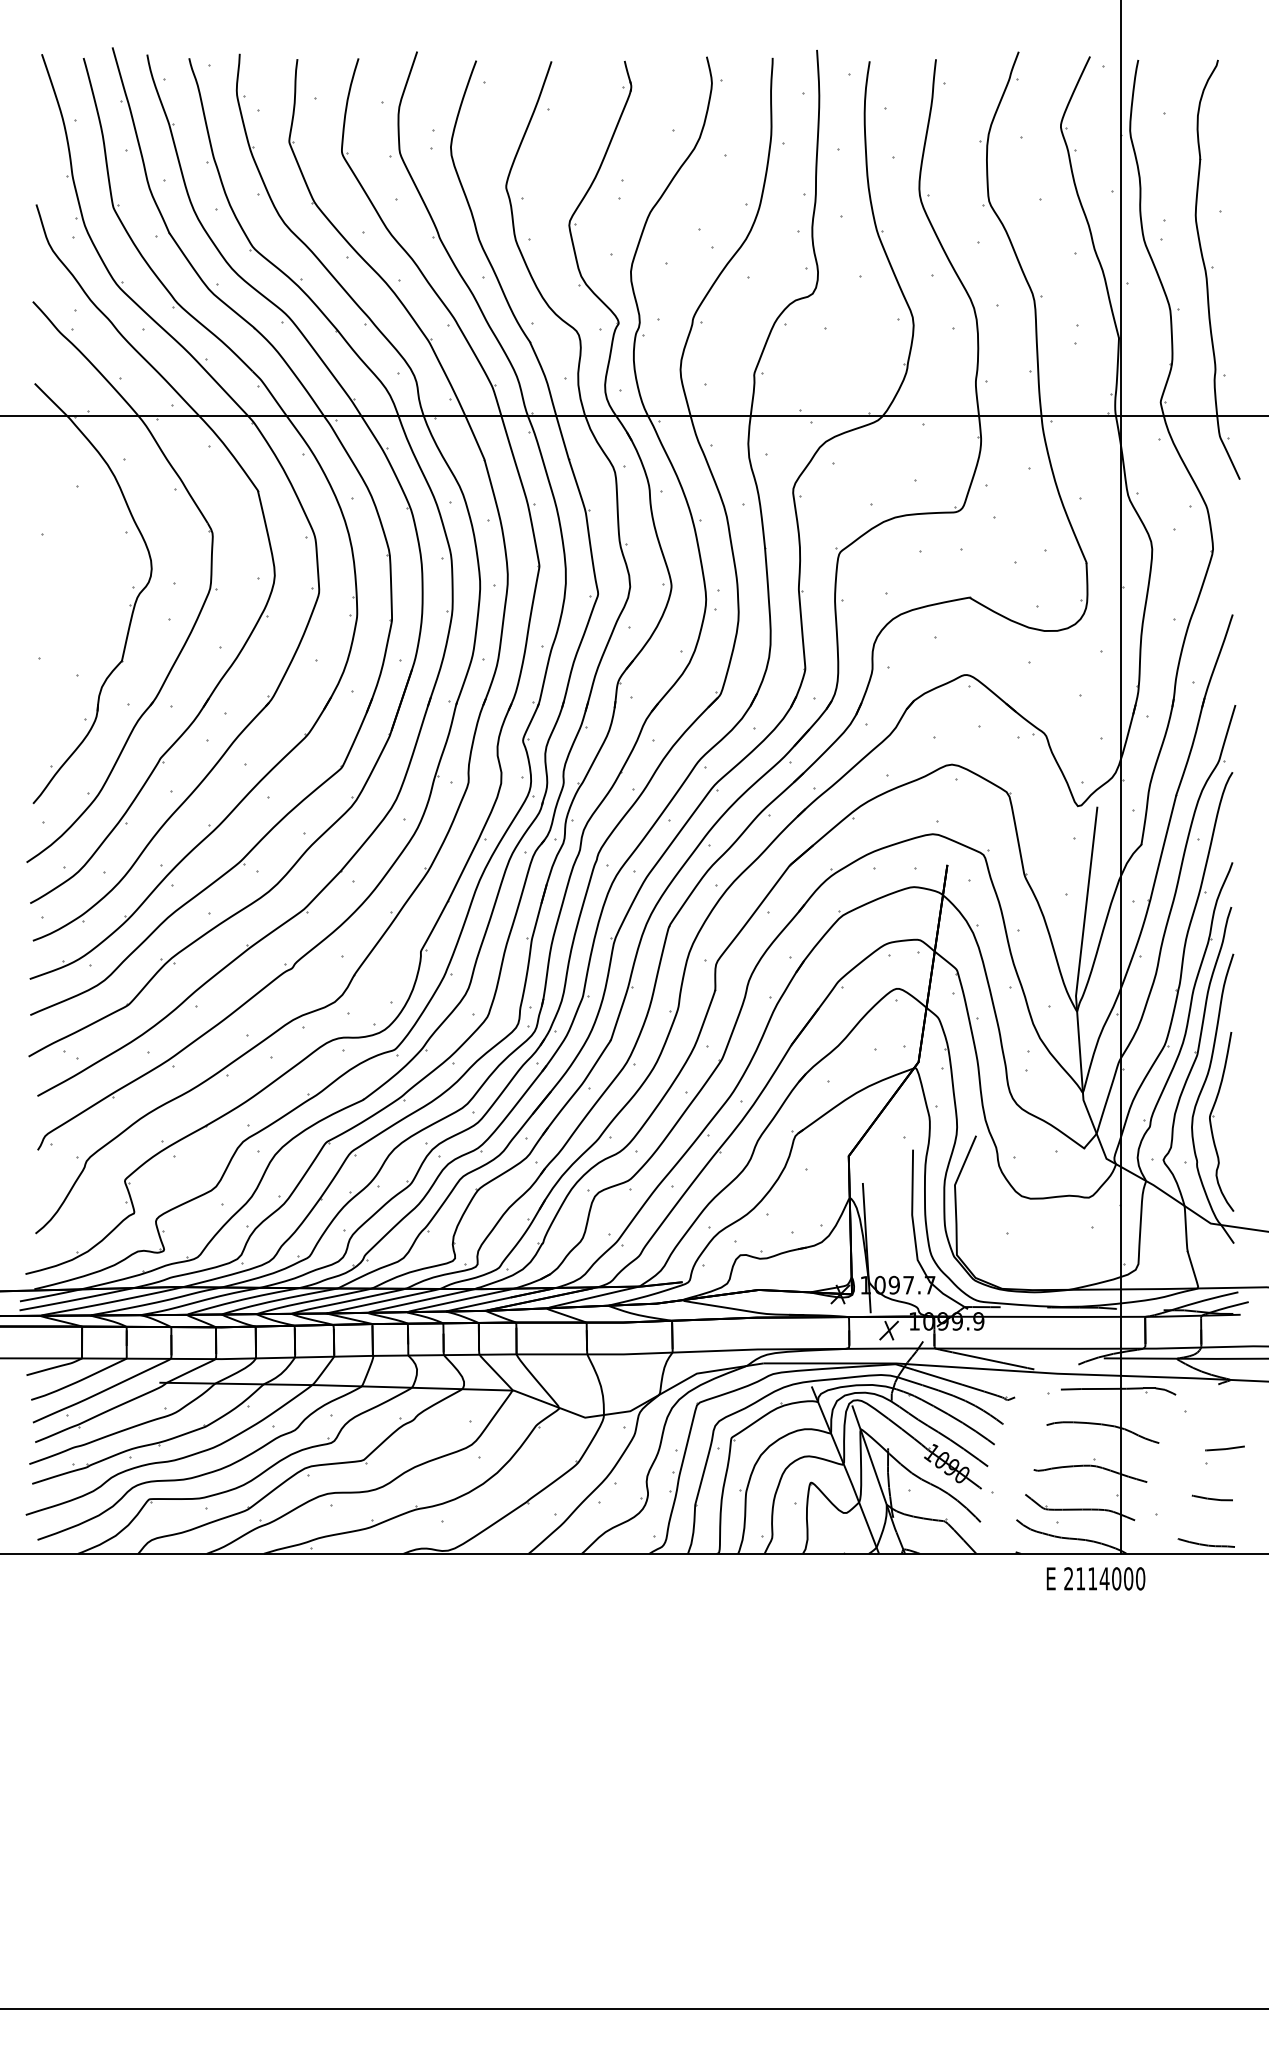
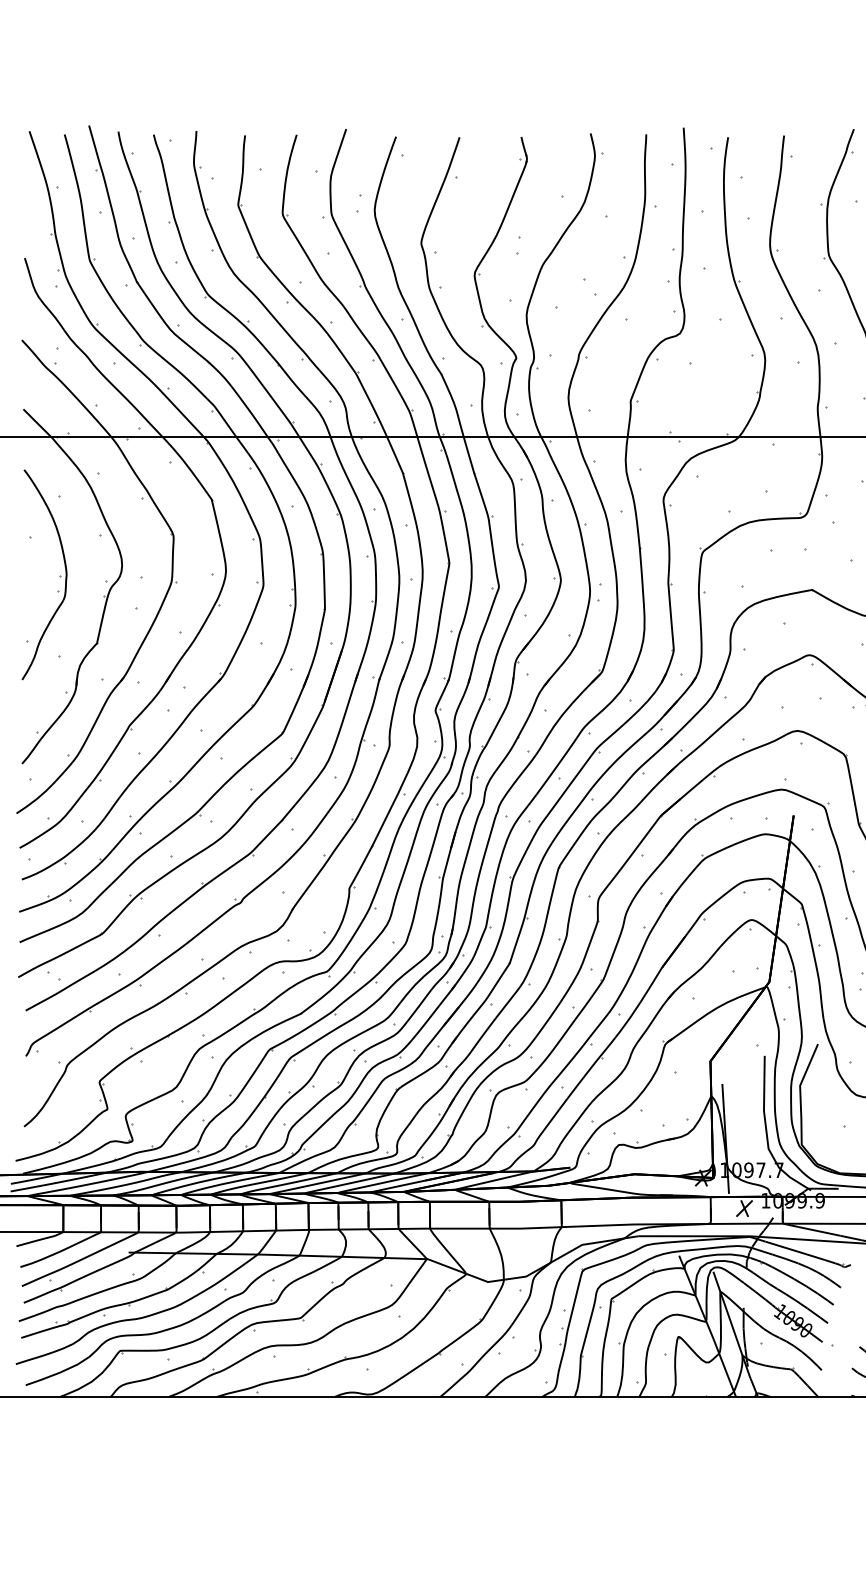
part: (77, 581) -> (59, 576), added

